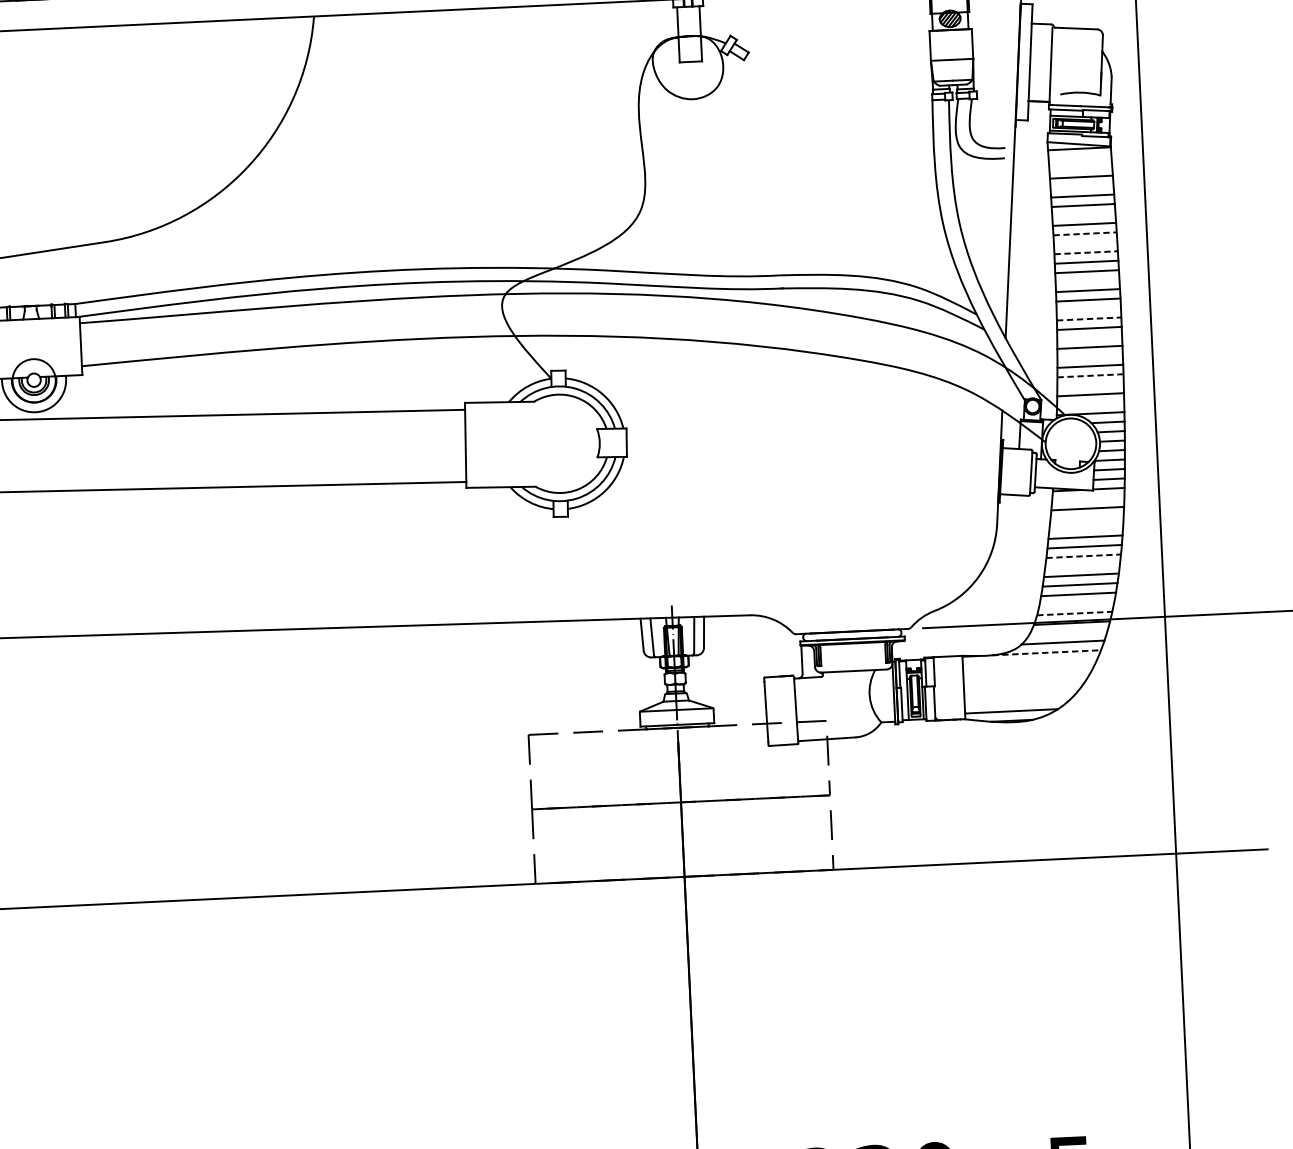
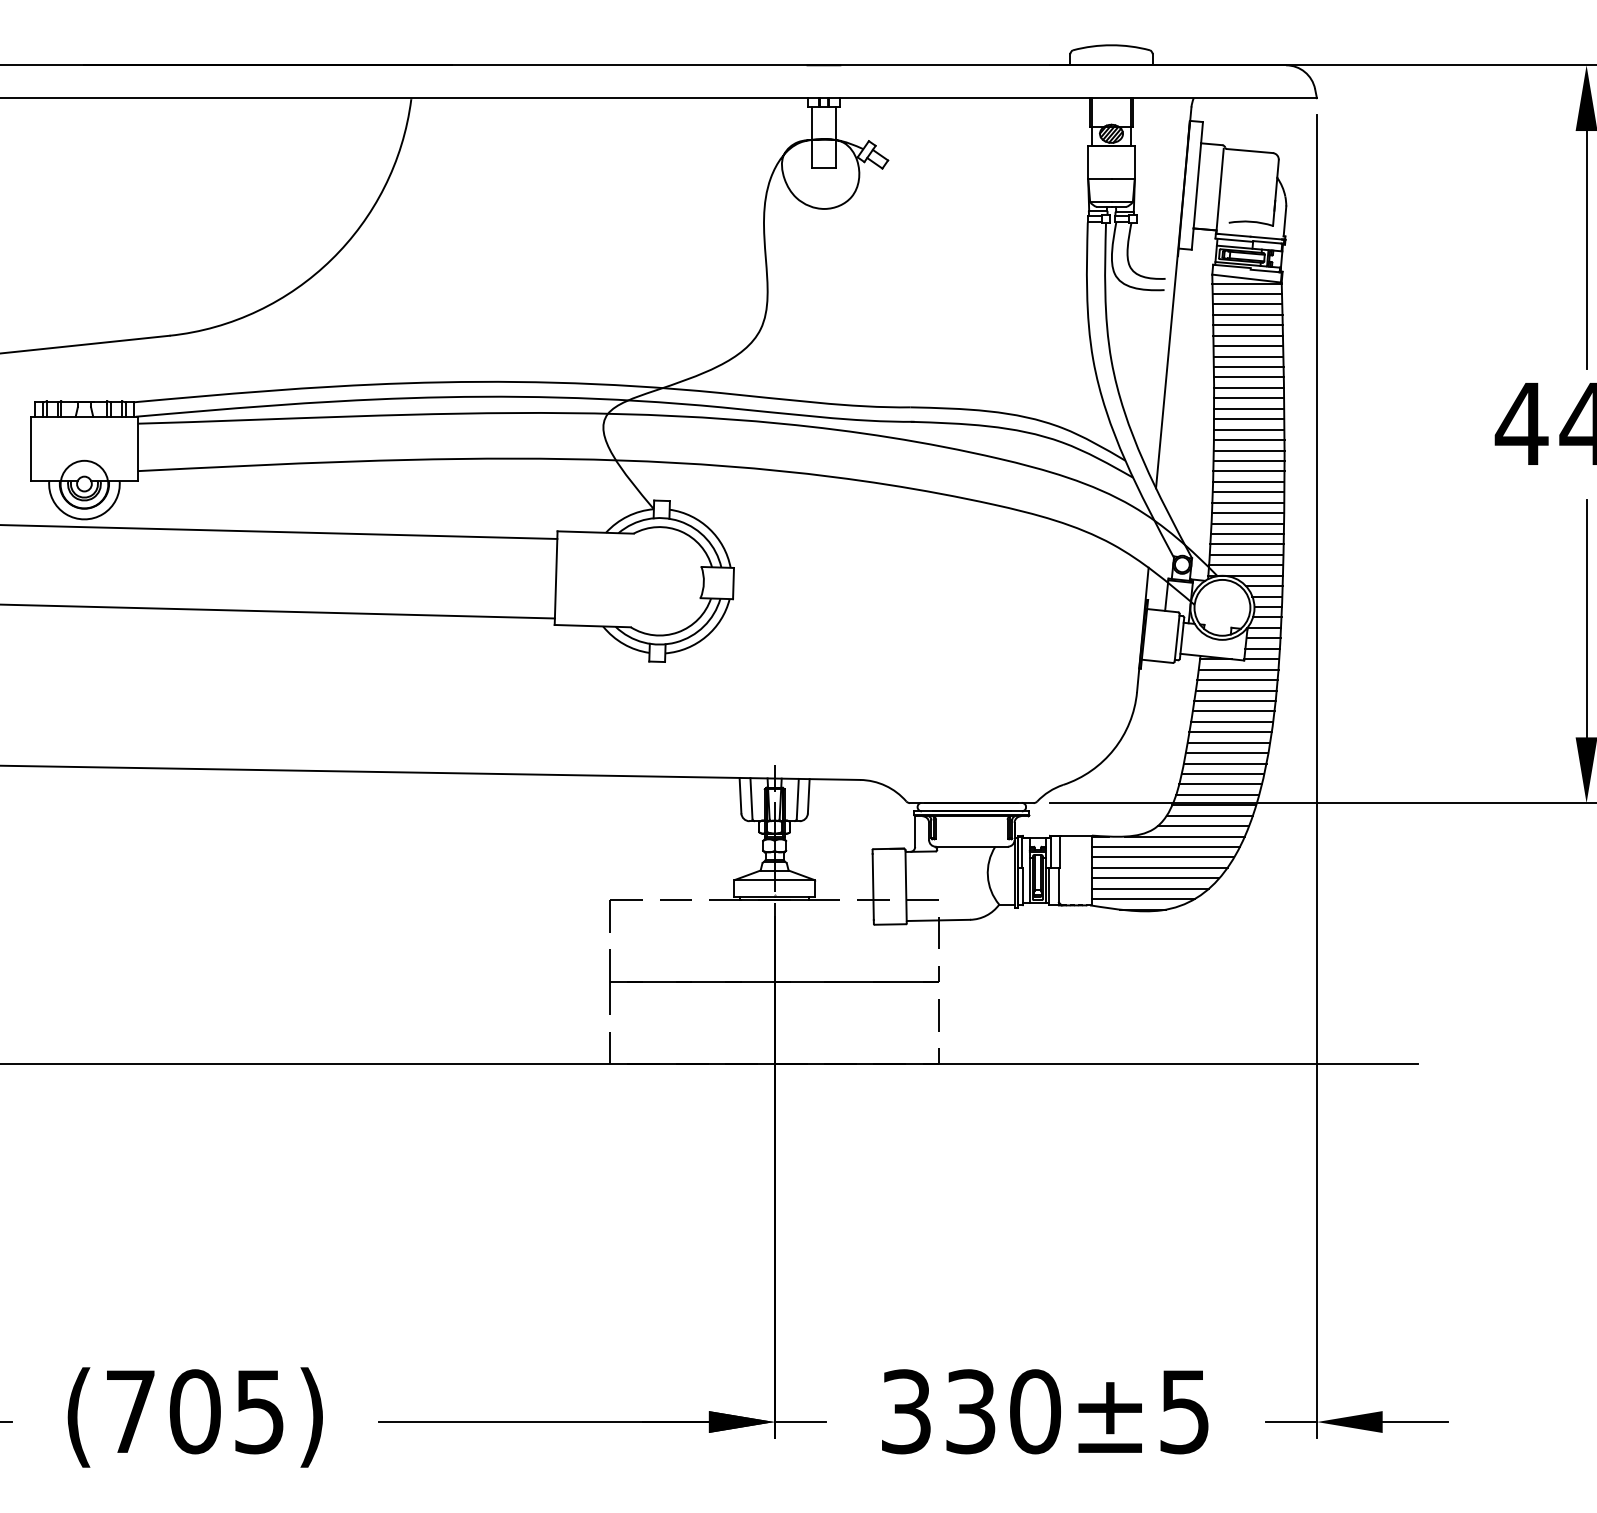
line: (1079, 158) -> (1246, 294), added
line: (1080, 167) -> (1247, 304), added
line: (1081, 186) -> (1247, 325), added
line: (1083, 214) -> (1248, 356), added
line: (1084, 233) -> (1248, 377), dashed -> solid
line: (1085, 242) -> (1248, 387), added
line: (1086, 252) -> (1249, 398), dashed -> solid
line: (1087, 280) -> (1249, 429), added
line: (1088, 309) -> (1248, 460), added
line: (1088, 319) -> (1248, 471), dashed -> solid
line: (1089, 338) -> (1248, 492), added
line: (1090, 357) -> (1248, 513), added
line: (1090, 376) -> (1247, 534), dashed -> solid
line: (1090, 385) -> (1246, 544), added
line: (1090, 404) -> (1246, 565), added
line: (1088, 499) -> (1238, 669), added
line: (1086, 518) -> (1235, 690), added
line: (1085, 527) -> (1234, 700), added
line: (1084, 556) -> (1231, 732), dashed -> solid
line: (1082, 565) -> (1228, 742), added
line: (1076, 604) -> (1220, 784), added
line: (1075, 613) -> (1218, 794), dashed -> solid
line: (1068, 632) -> (1209, 815), added
line: (1047, 652) -> (1185, 836), dashed -> solid
line: (1029, 663) -> (1165, 847), added
line: (1027, 672) -> (1162, 857), added
line: (1025, 681) -> (1159, 867), added
line: (1021, 692) -> (1155, 878), added
line: (1016, 701) -> (1149, 888), added

